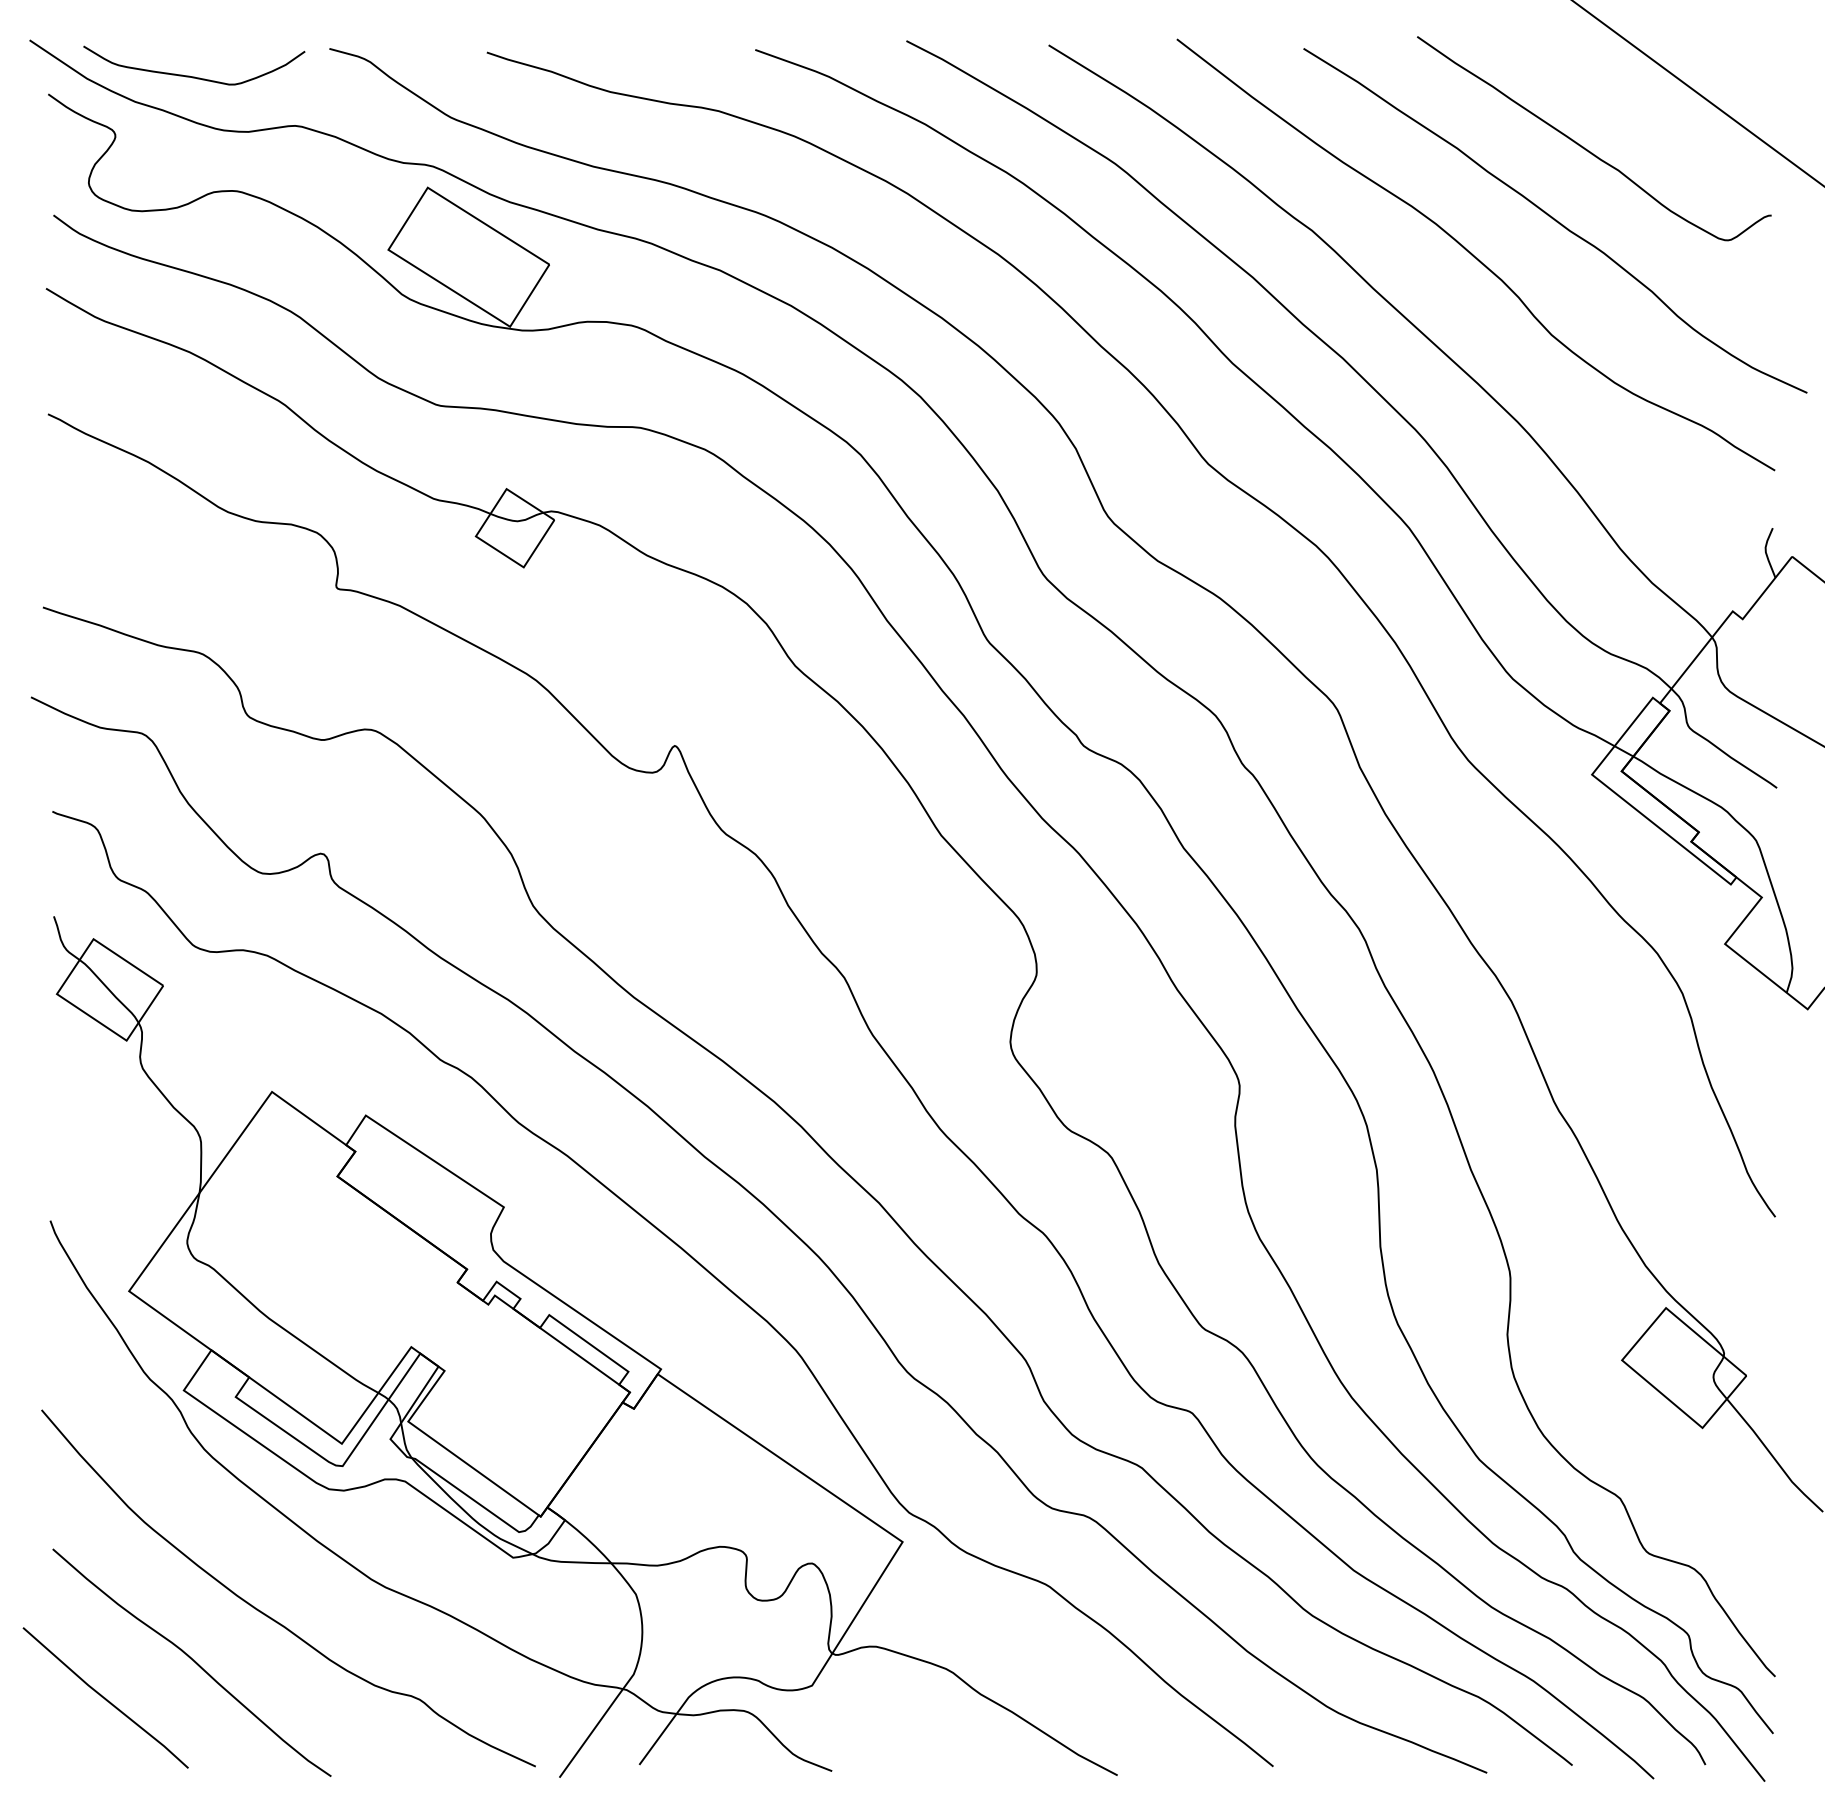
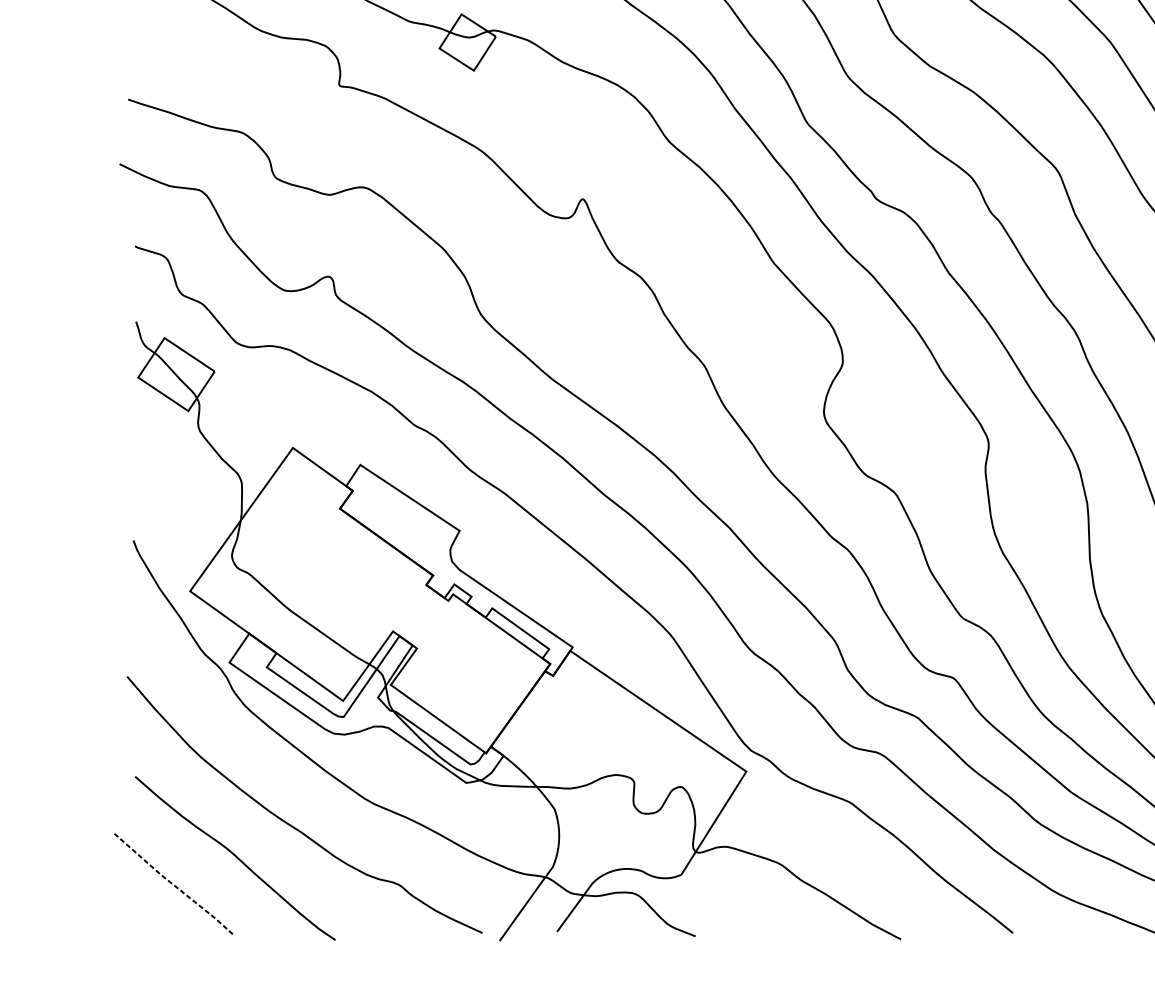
line: (104, 1698) -> (172, 884), solid -> dashed

